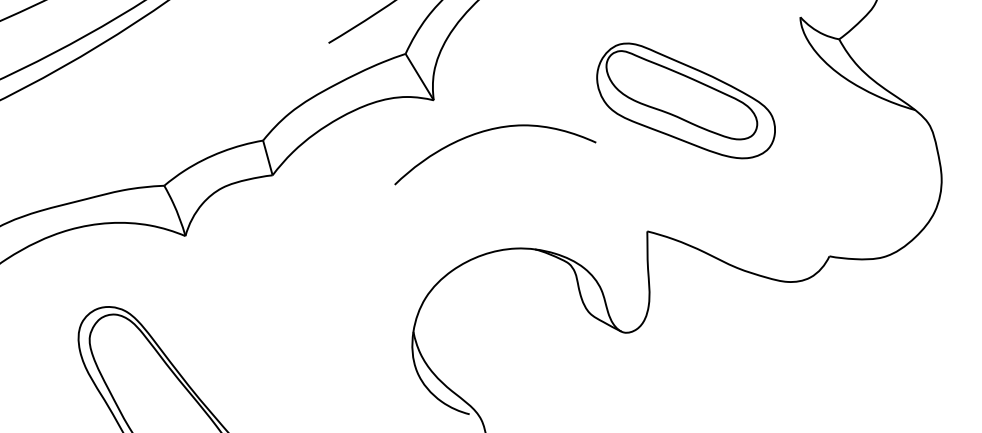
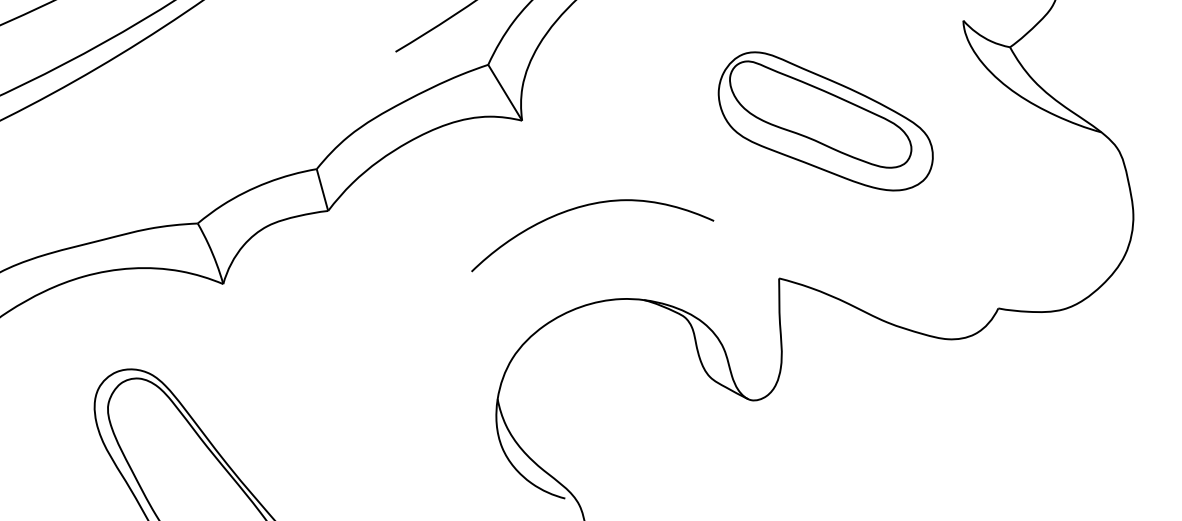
curve: (491, 130) -> (587, 206), moved

